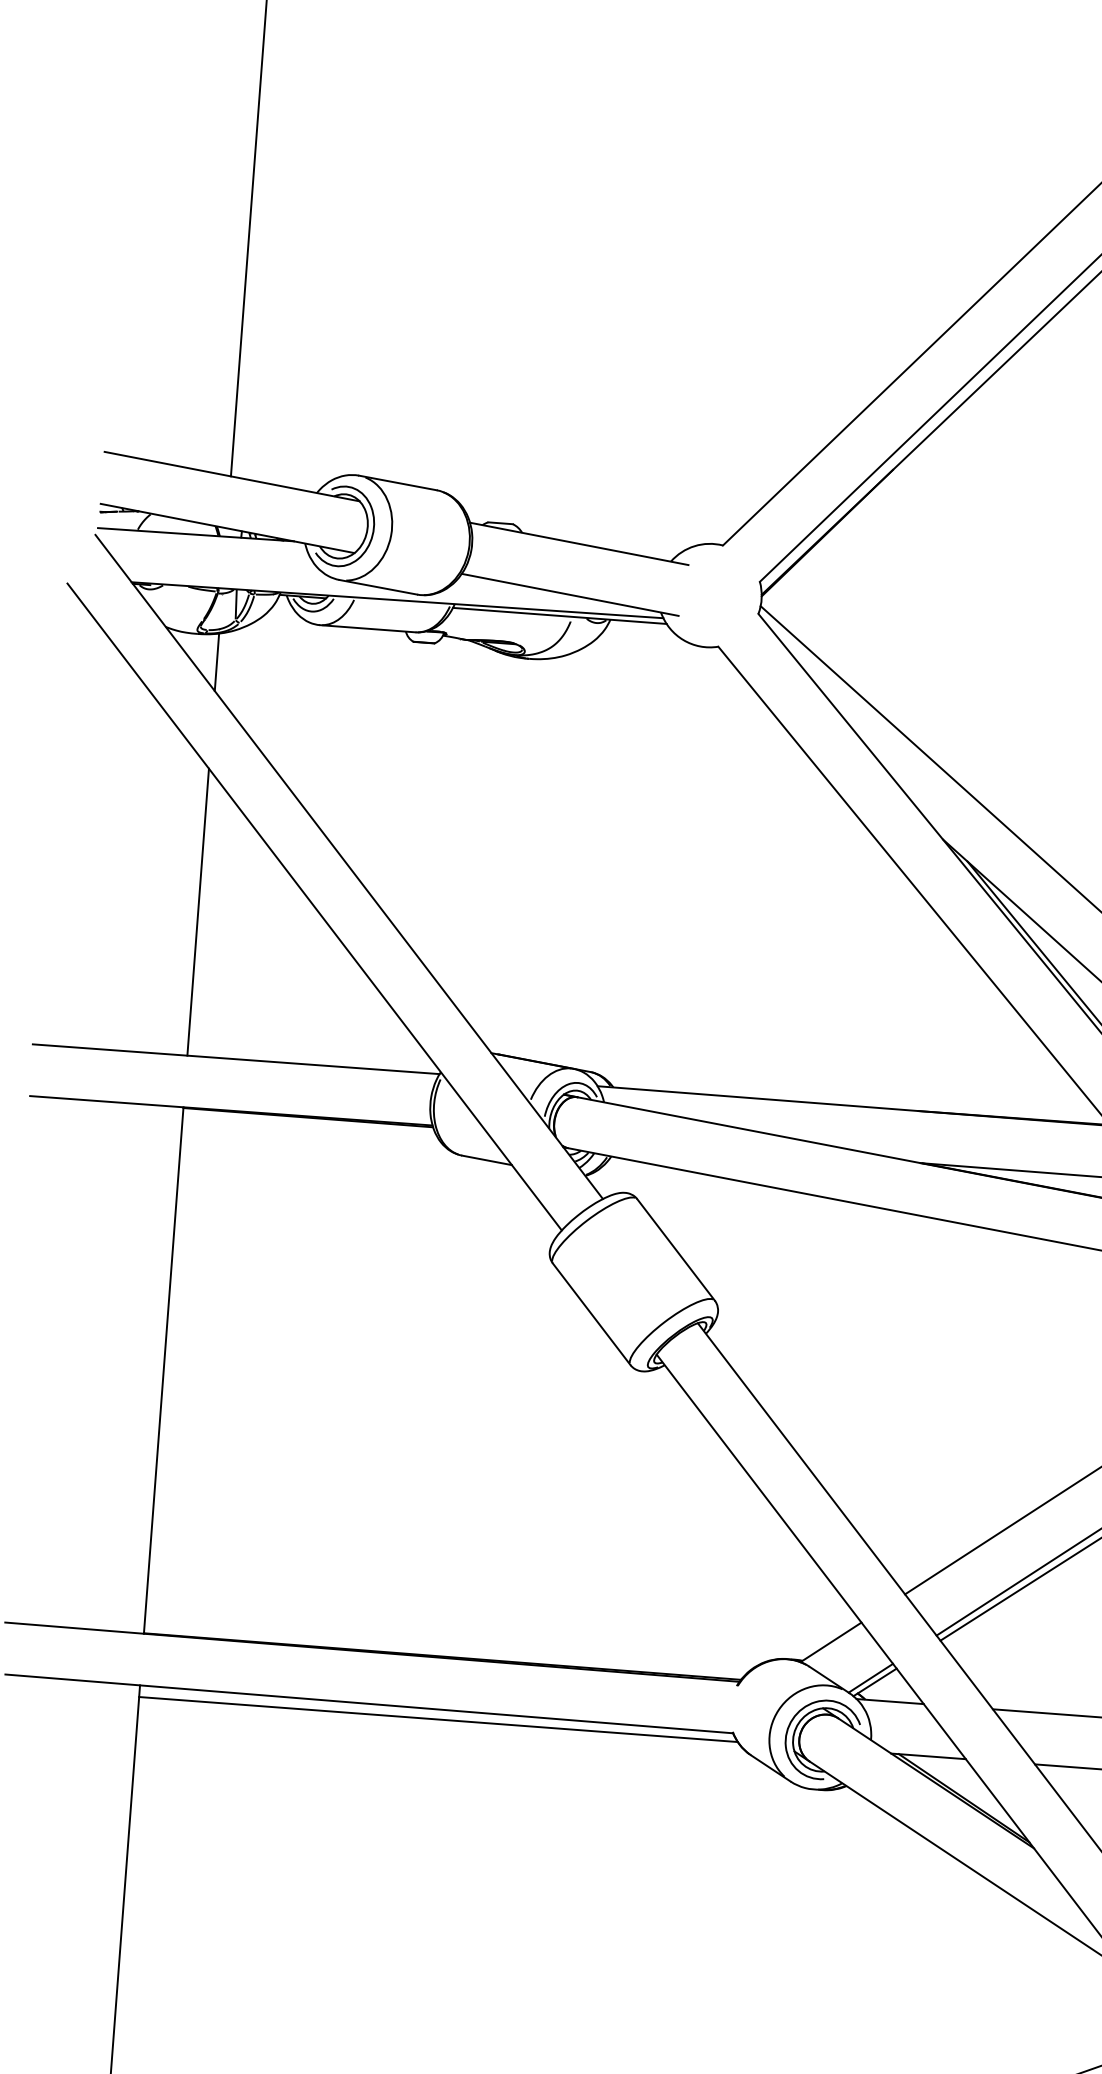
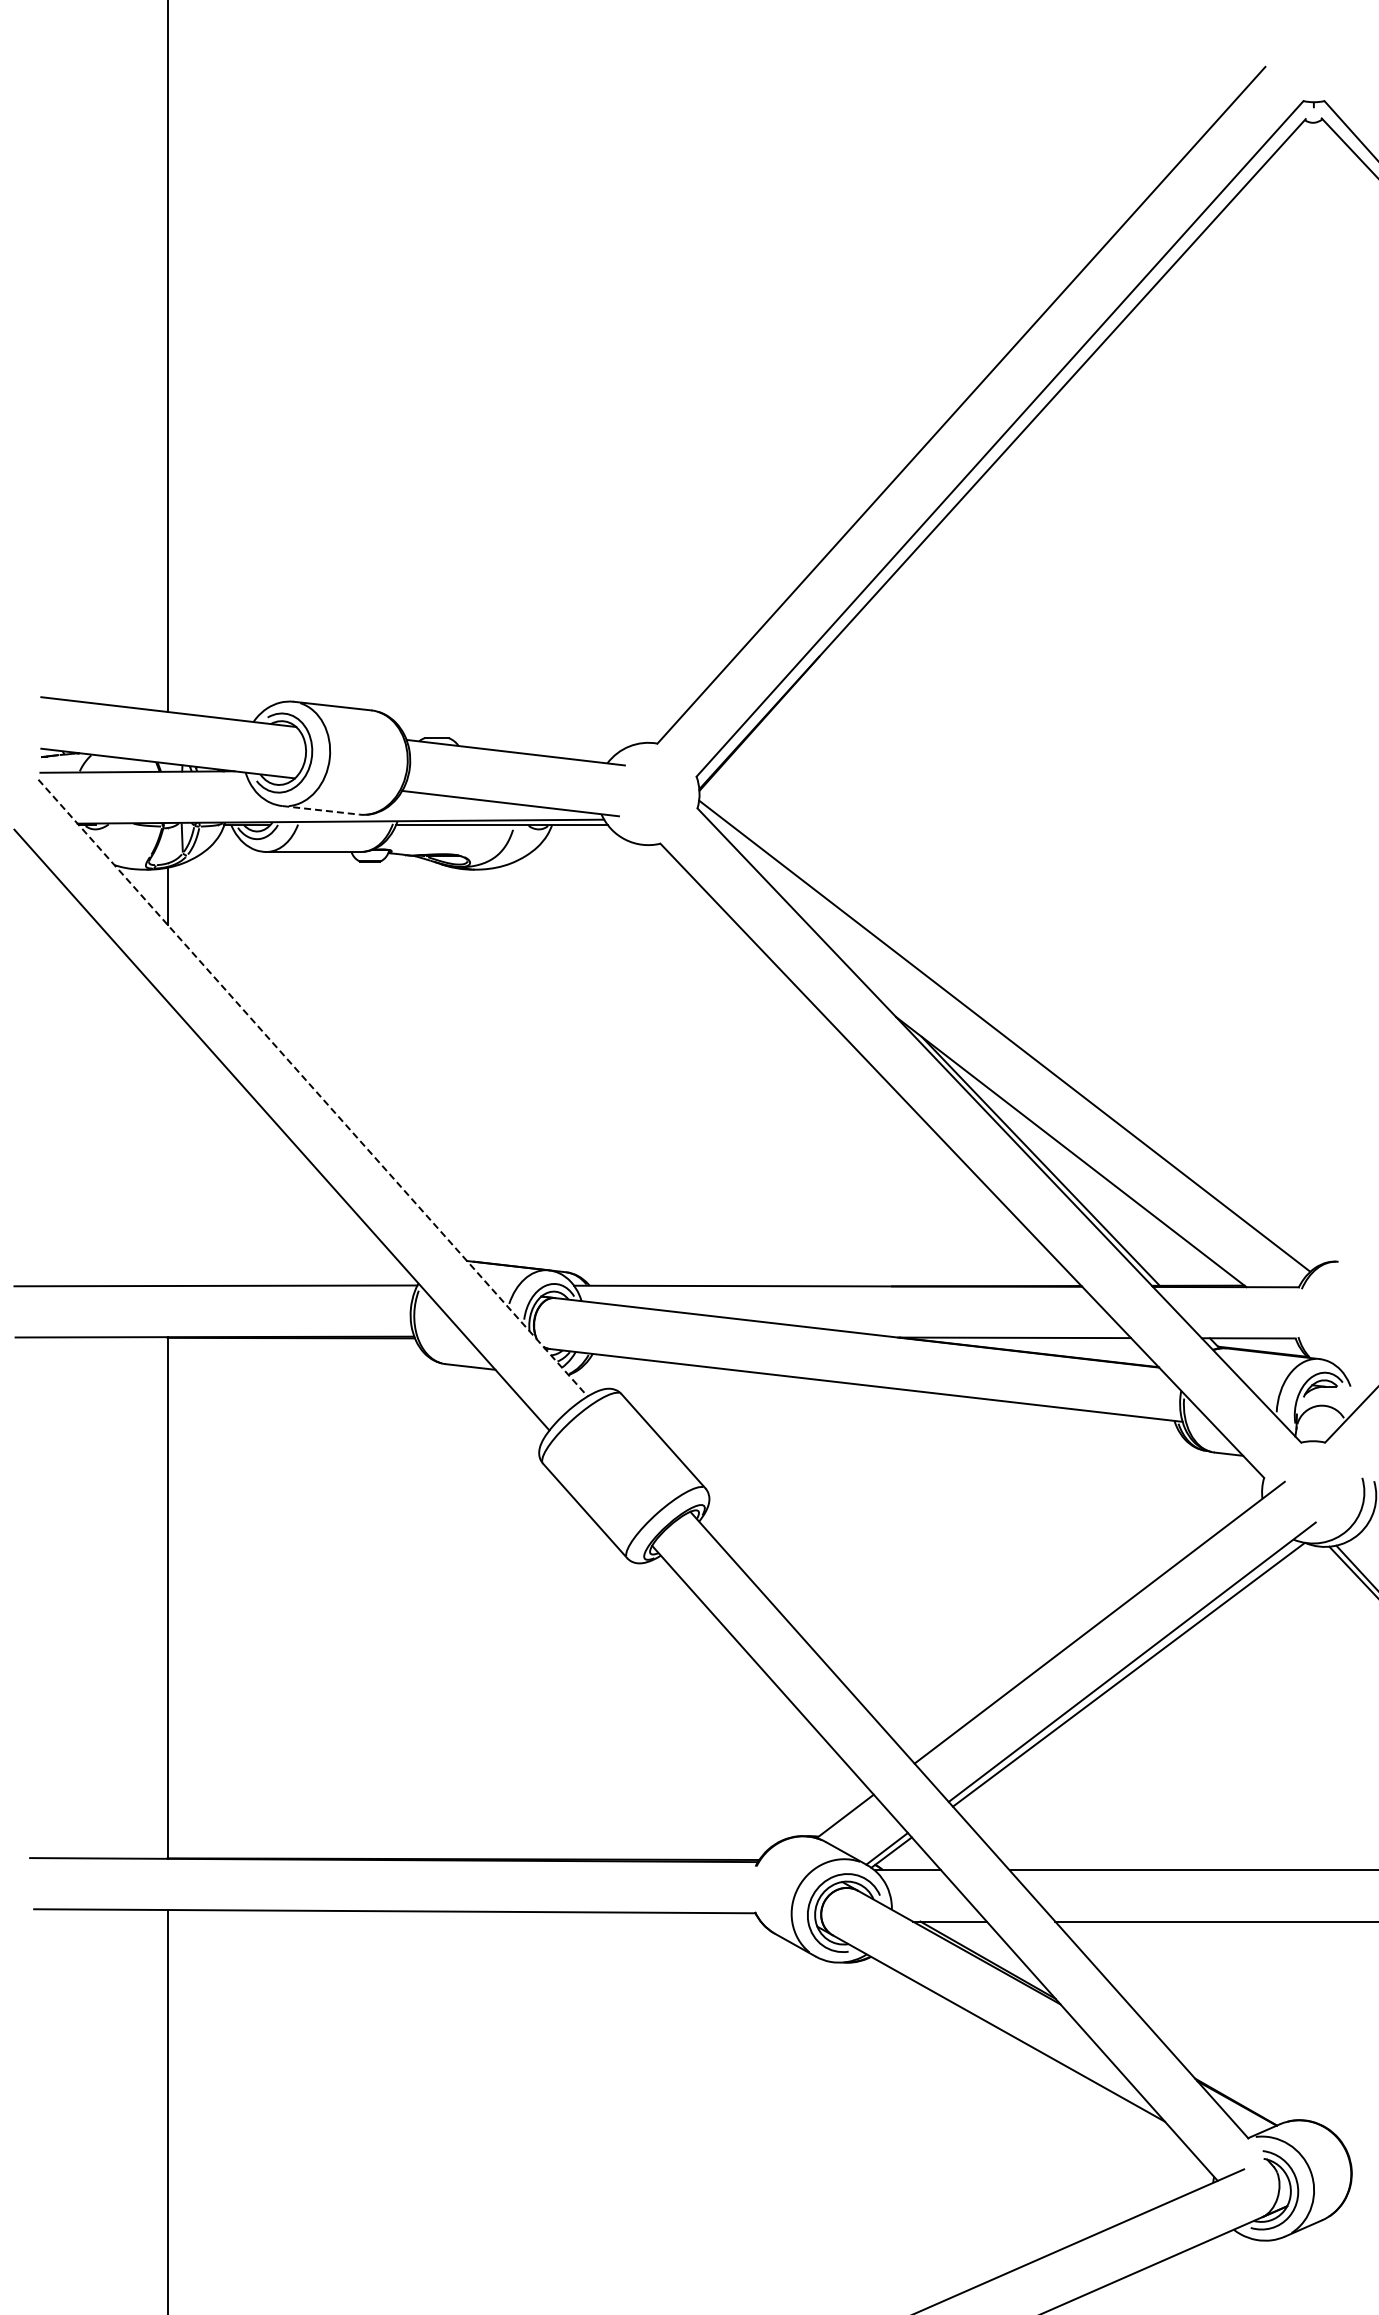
line: (378, 587) -> (321, 810), solid -> dashed
line: (349, 867) -> (313, 1088), solid -> dashed
line: (198, 911) -> (167, 1143), removed
line: (437, 1719) -> (463, 1921), removed

